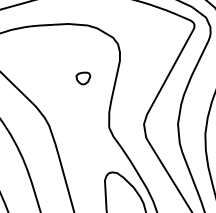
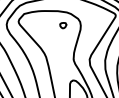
part: (83, 78) -> (63, 25), moved

